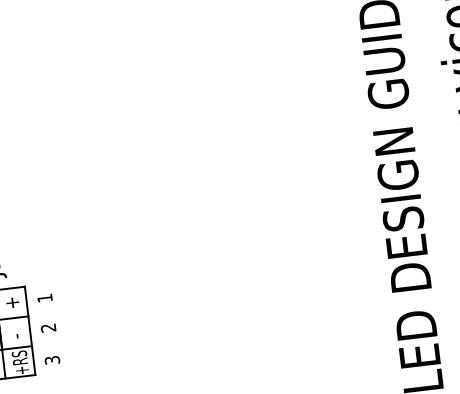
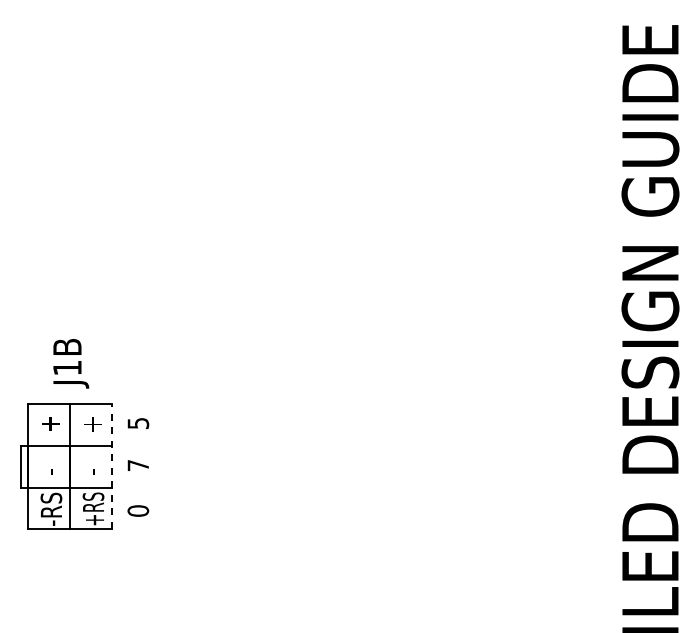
text: (45, 298) -> (138, 423), 1 -> 5
text: (47, 328) -> (137, 465), 2 -> 7
line: (30, 330) -> (112, 465), solid -> dashed
text: (52, 359) -> (138, 510), 3 -> 0

